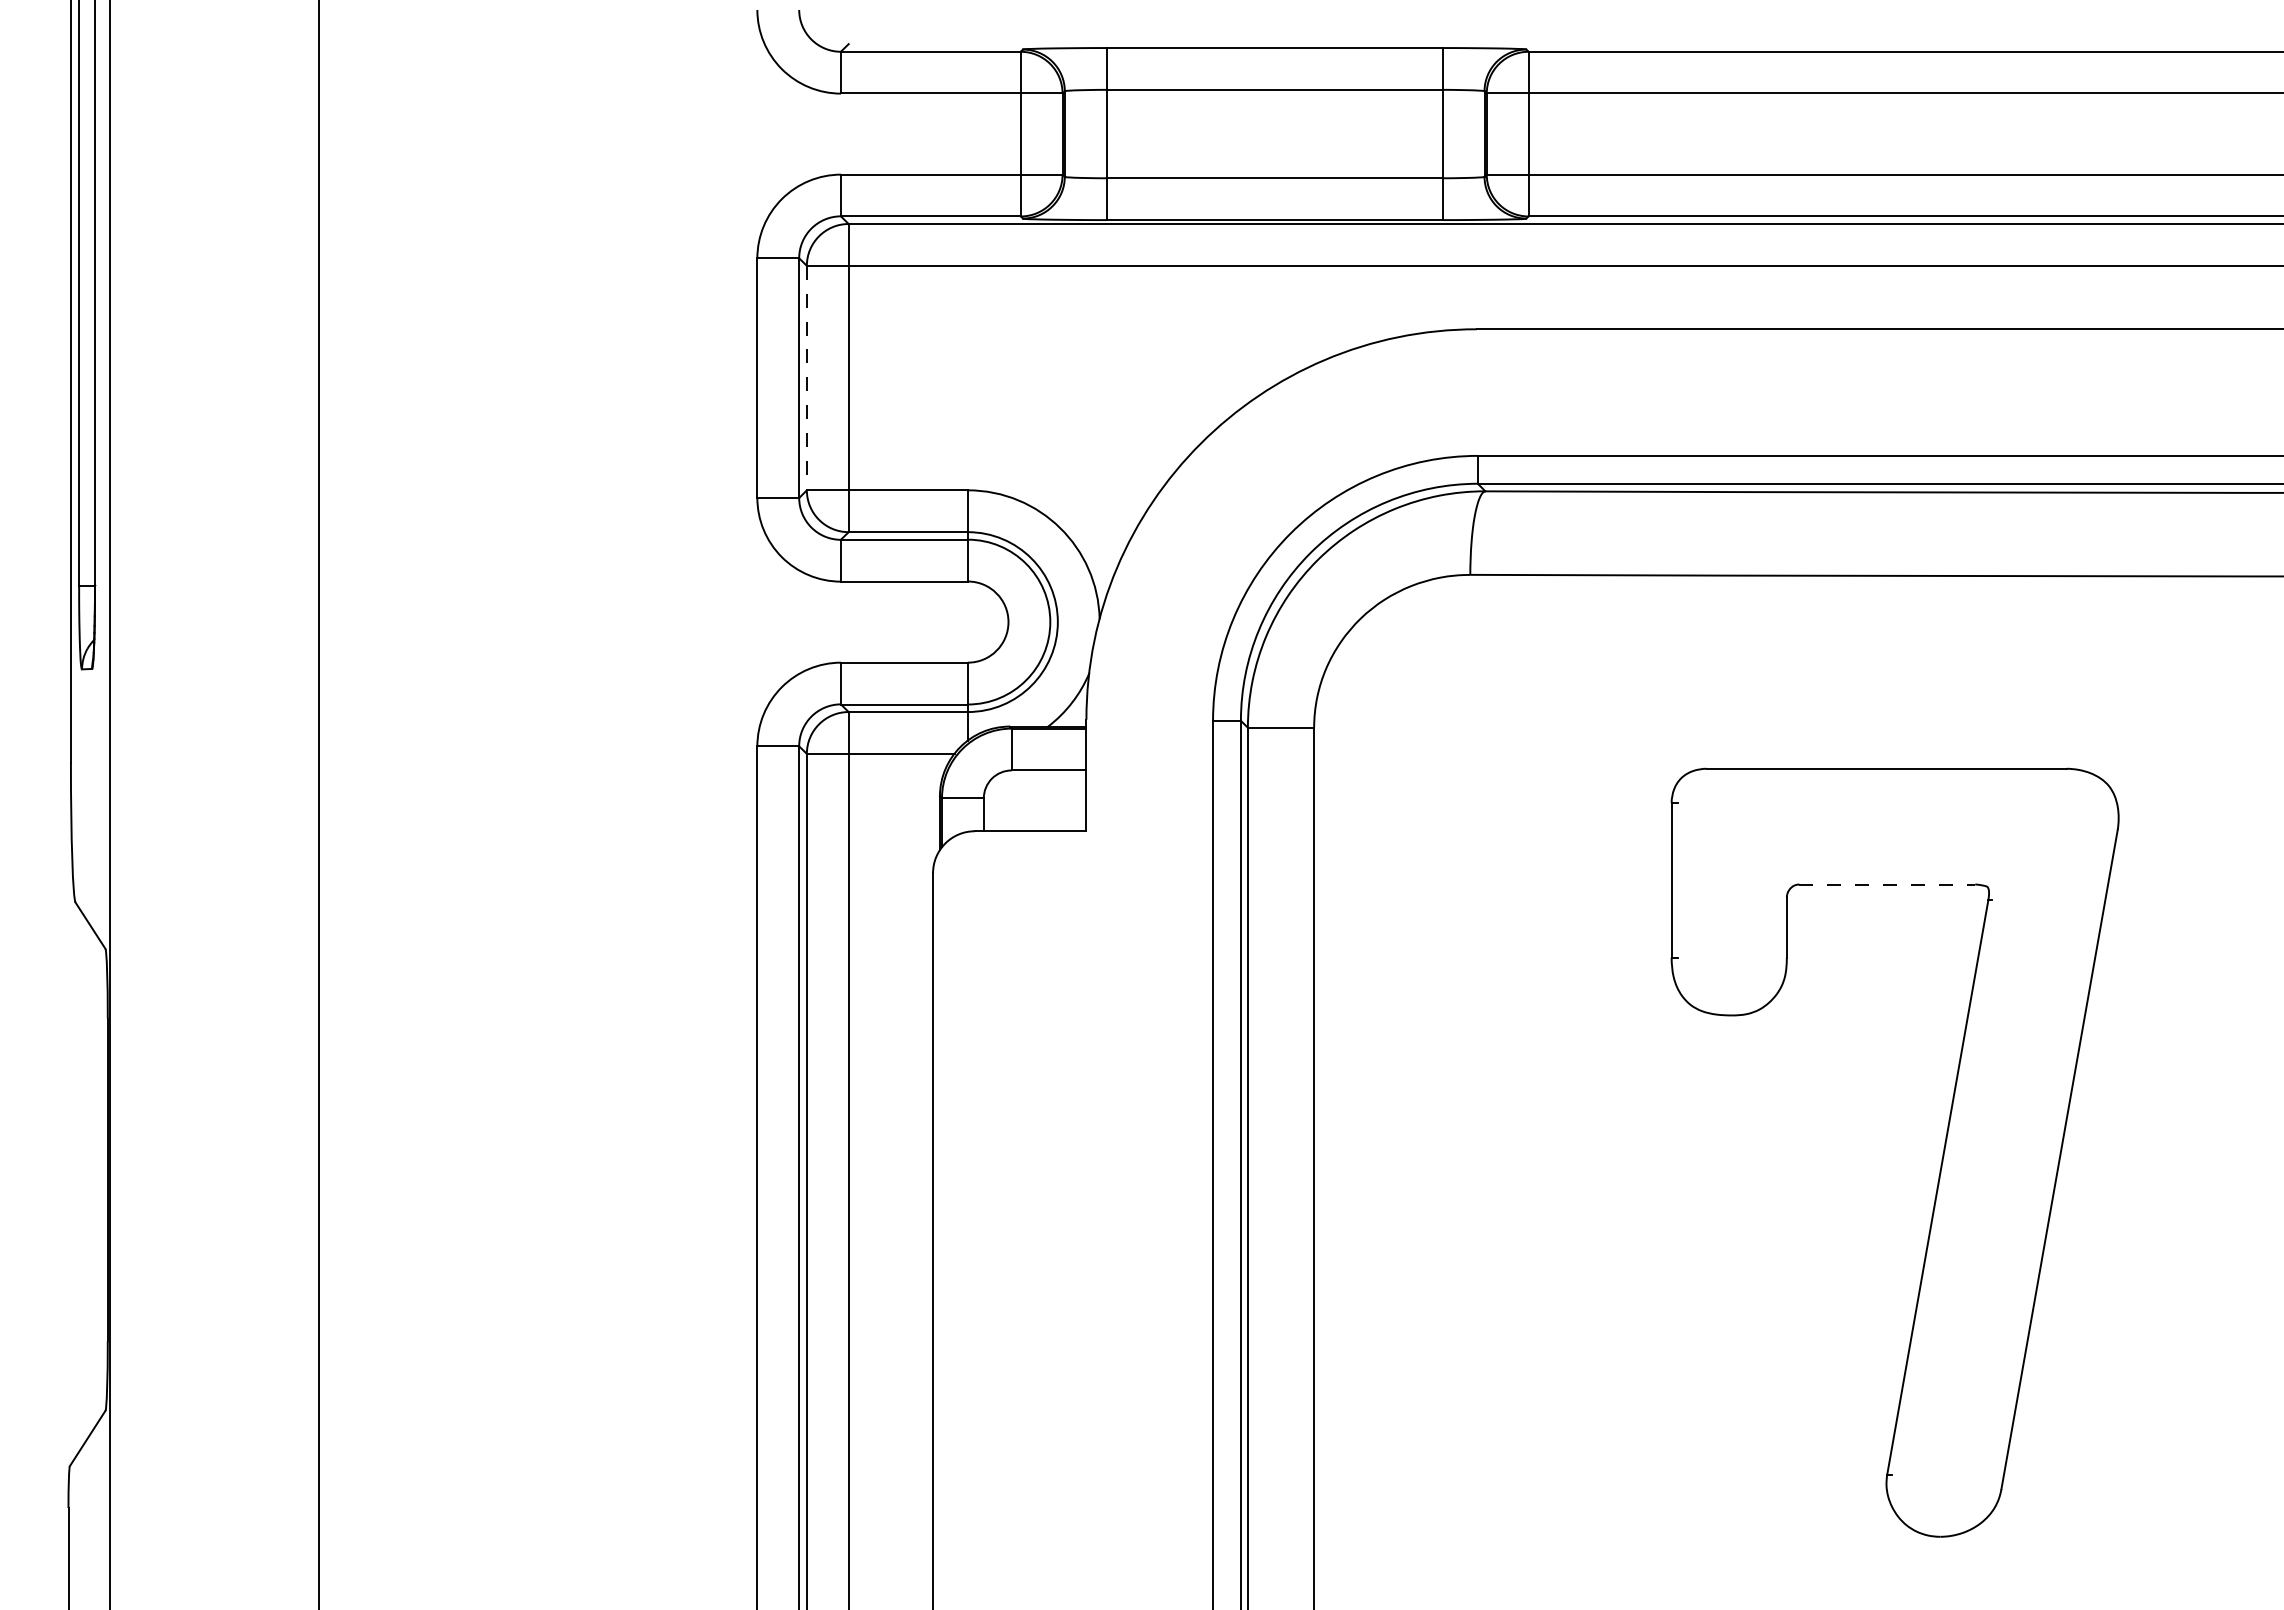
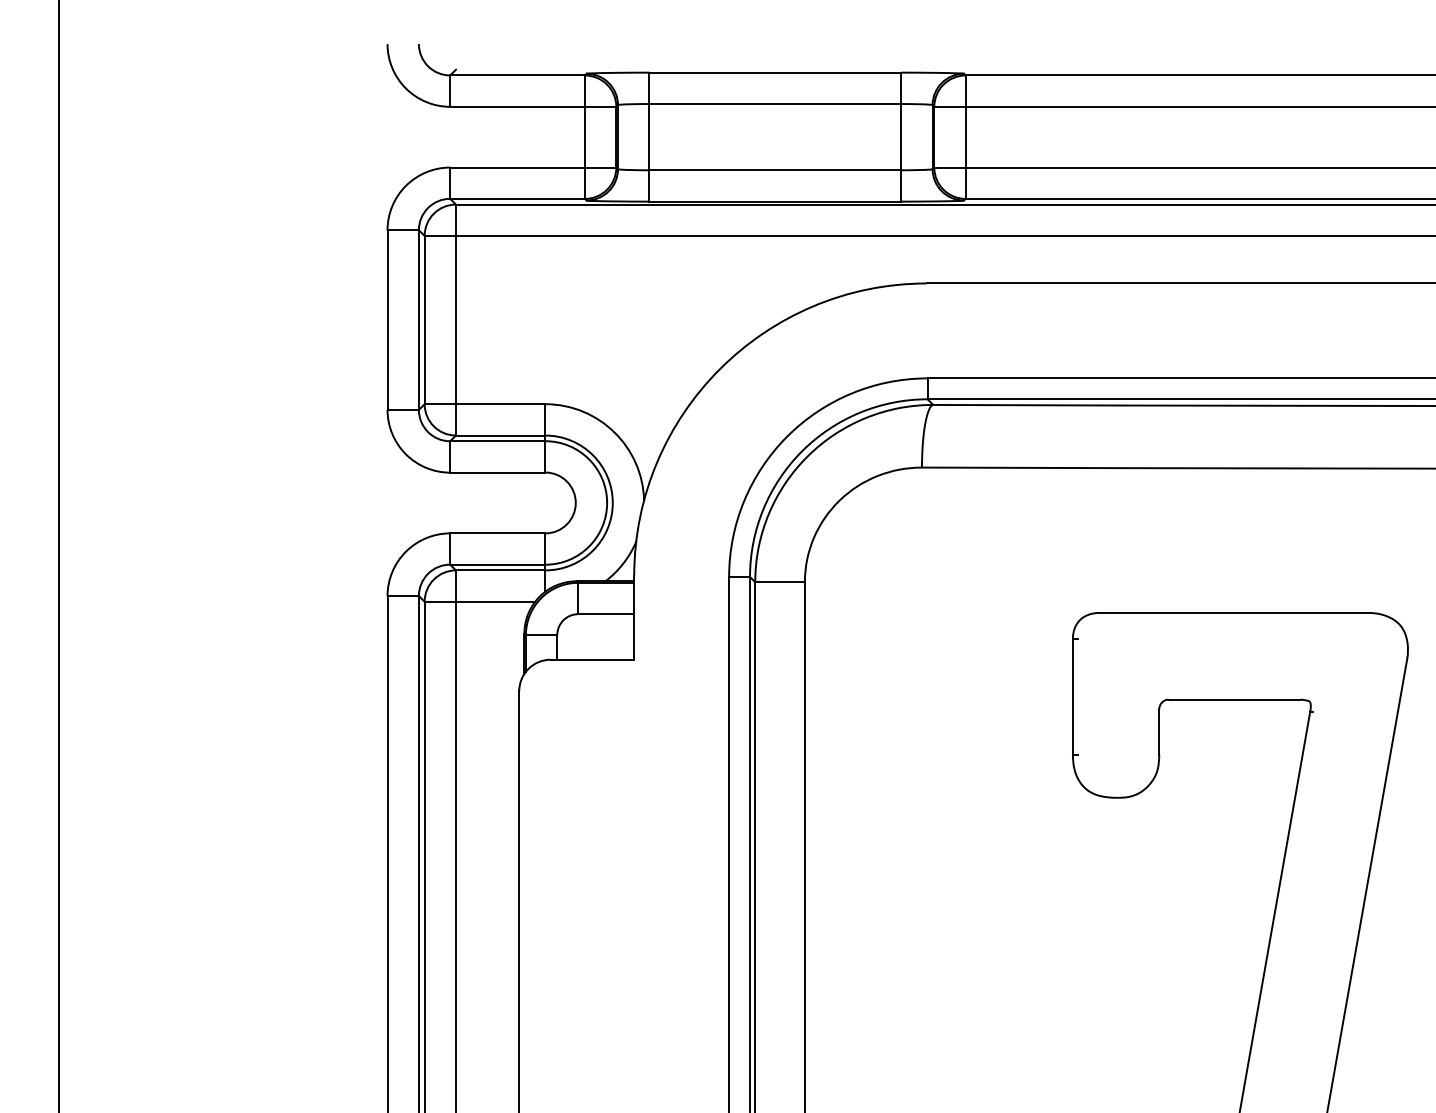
line: (806, 378) -> (424, 320), dashed -> solid
line: (1887, 884) -> (1234, 699), dashed -> solid

